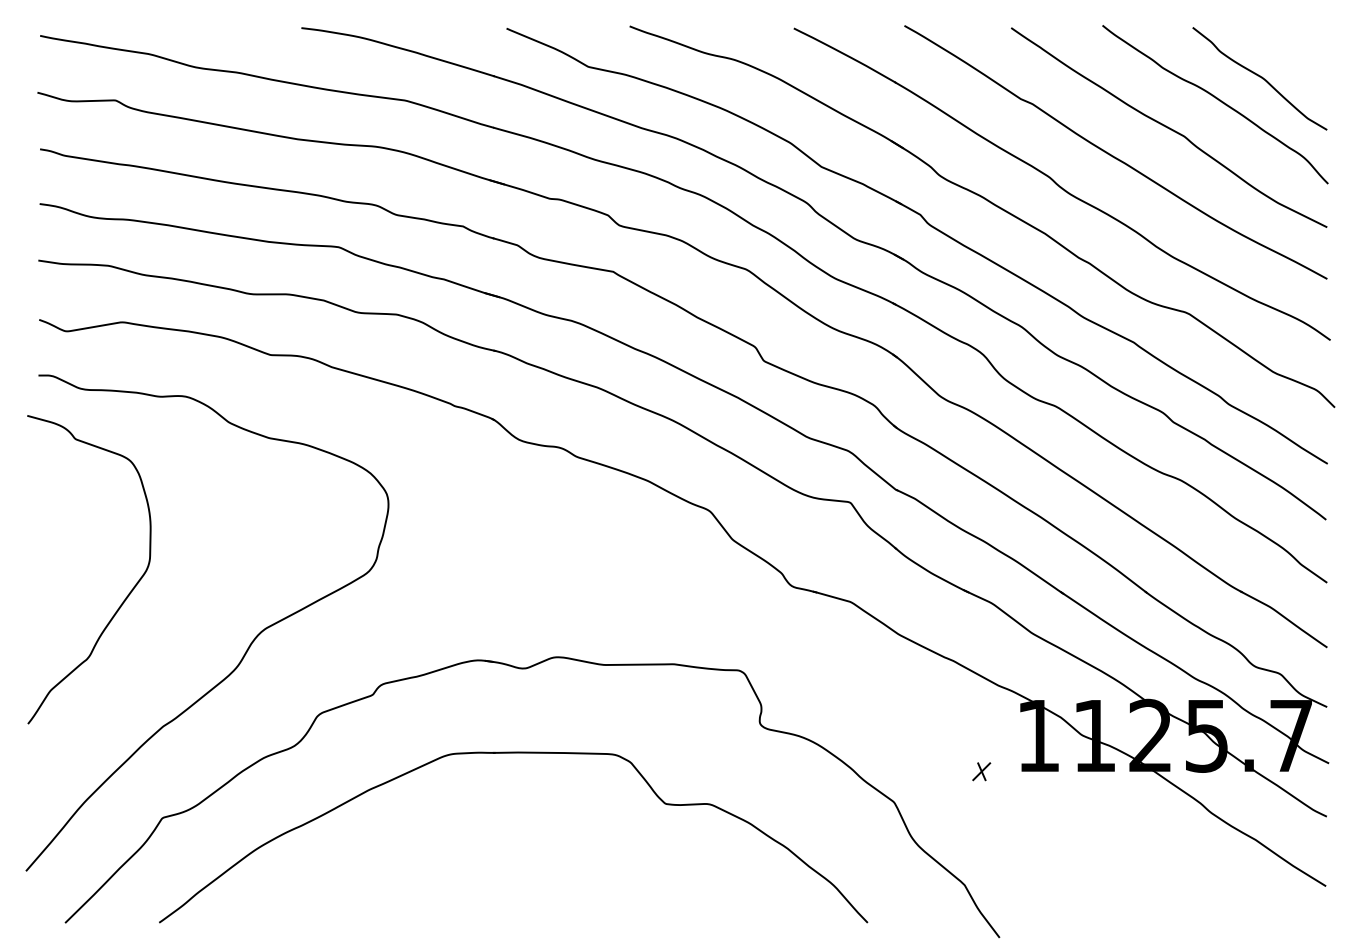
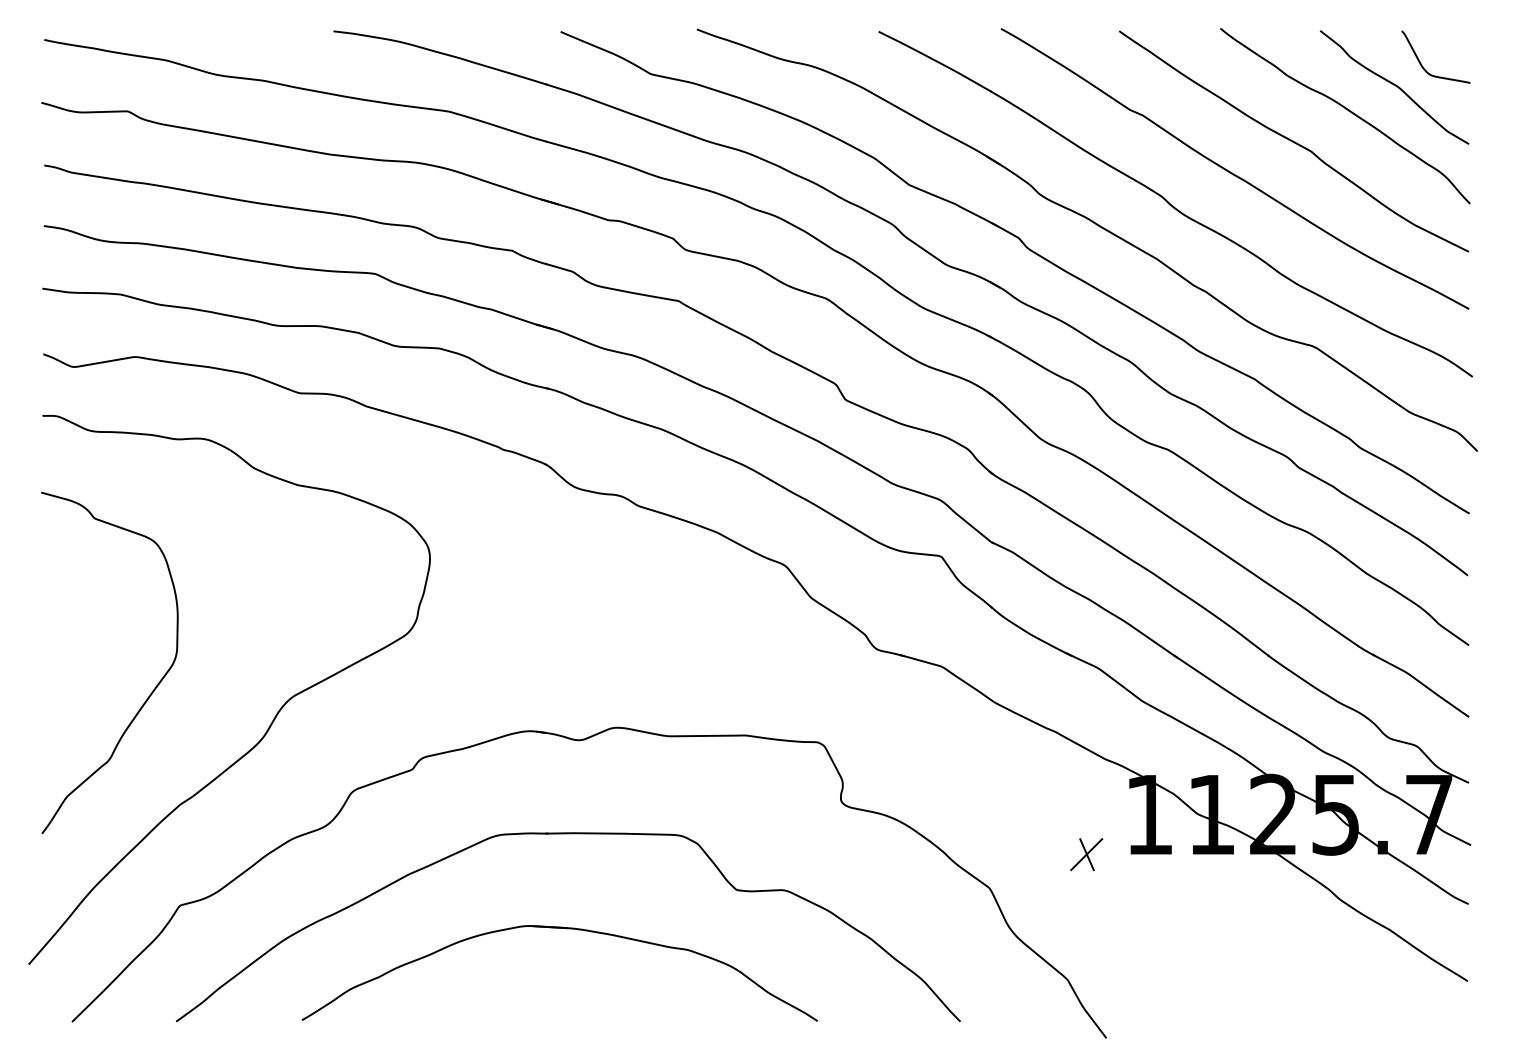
curve: (1285, 58) -> (1422, 64), added
curve: (125, 597) -> (149, 693), moved
part: (981, 771) -> (1086, 854), size x1.67
part: (509, 839) -> (563, 929), added

